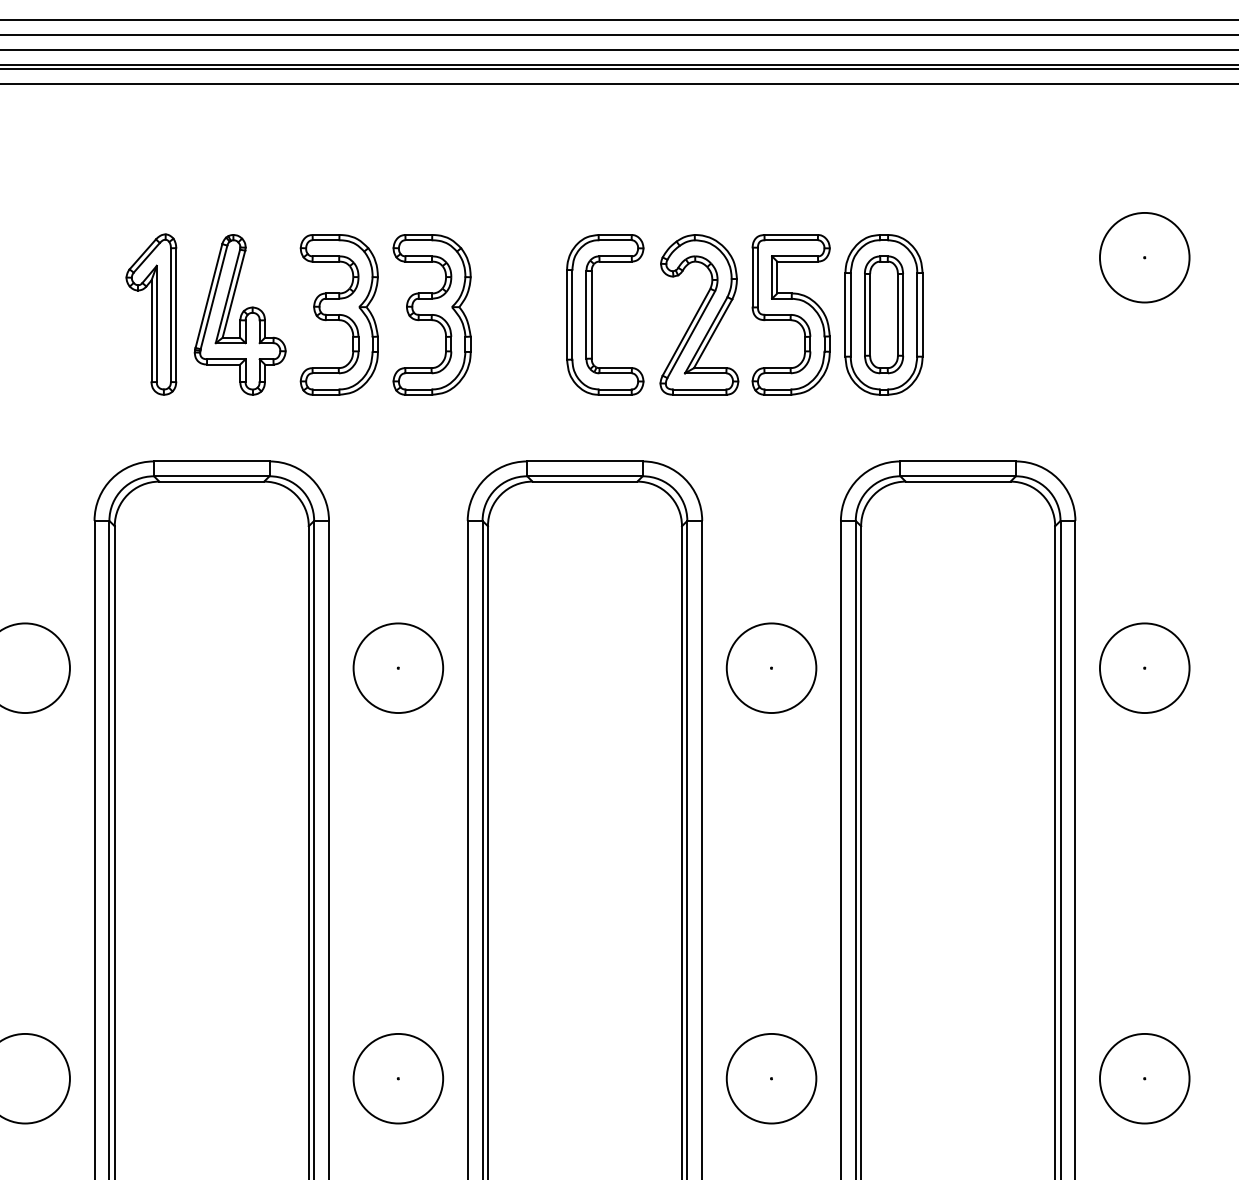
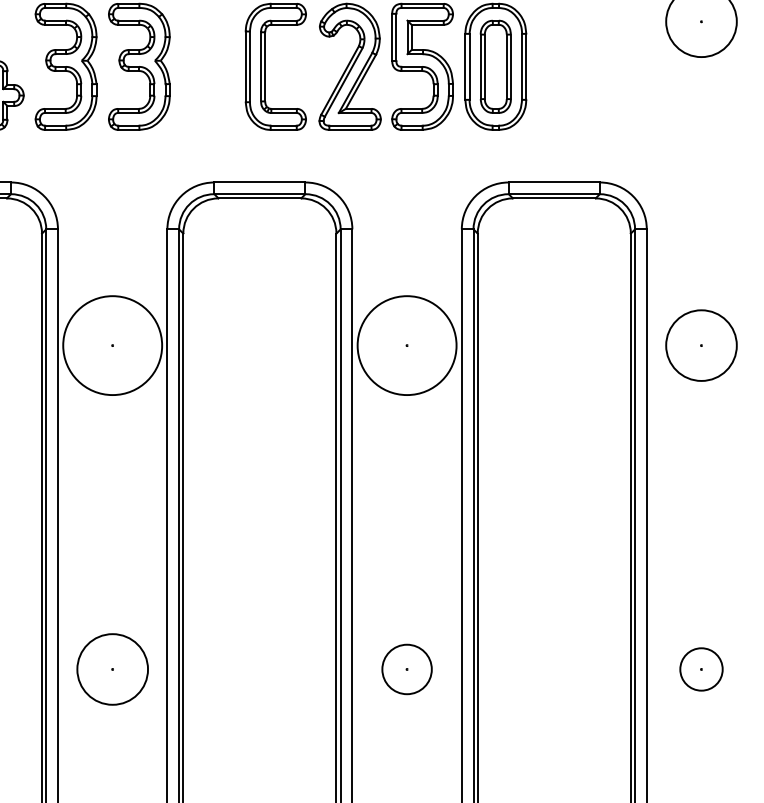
circle: (398, 668) -> (112, 345), size x1.4
circle: (771, 668) -> (407, 345), size x1.4
circle: (771, 1078) -> (407, 669), size x0.7
circle: (1144, 1078) -> (701, 669), size x0.6

